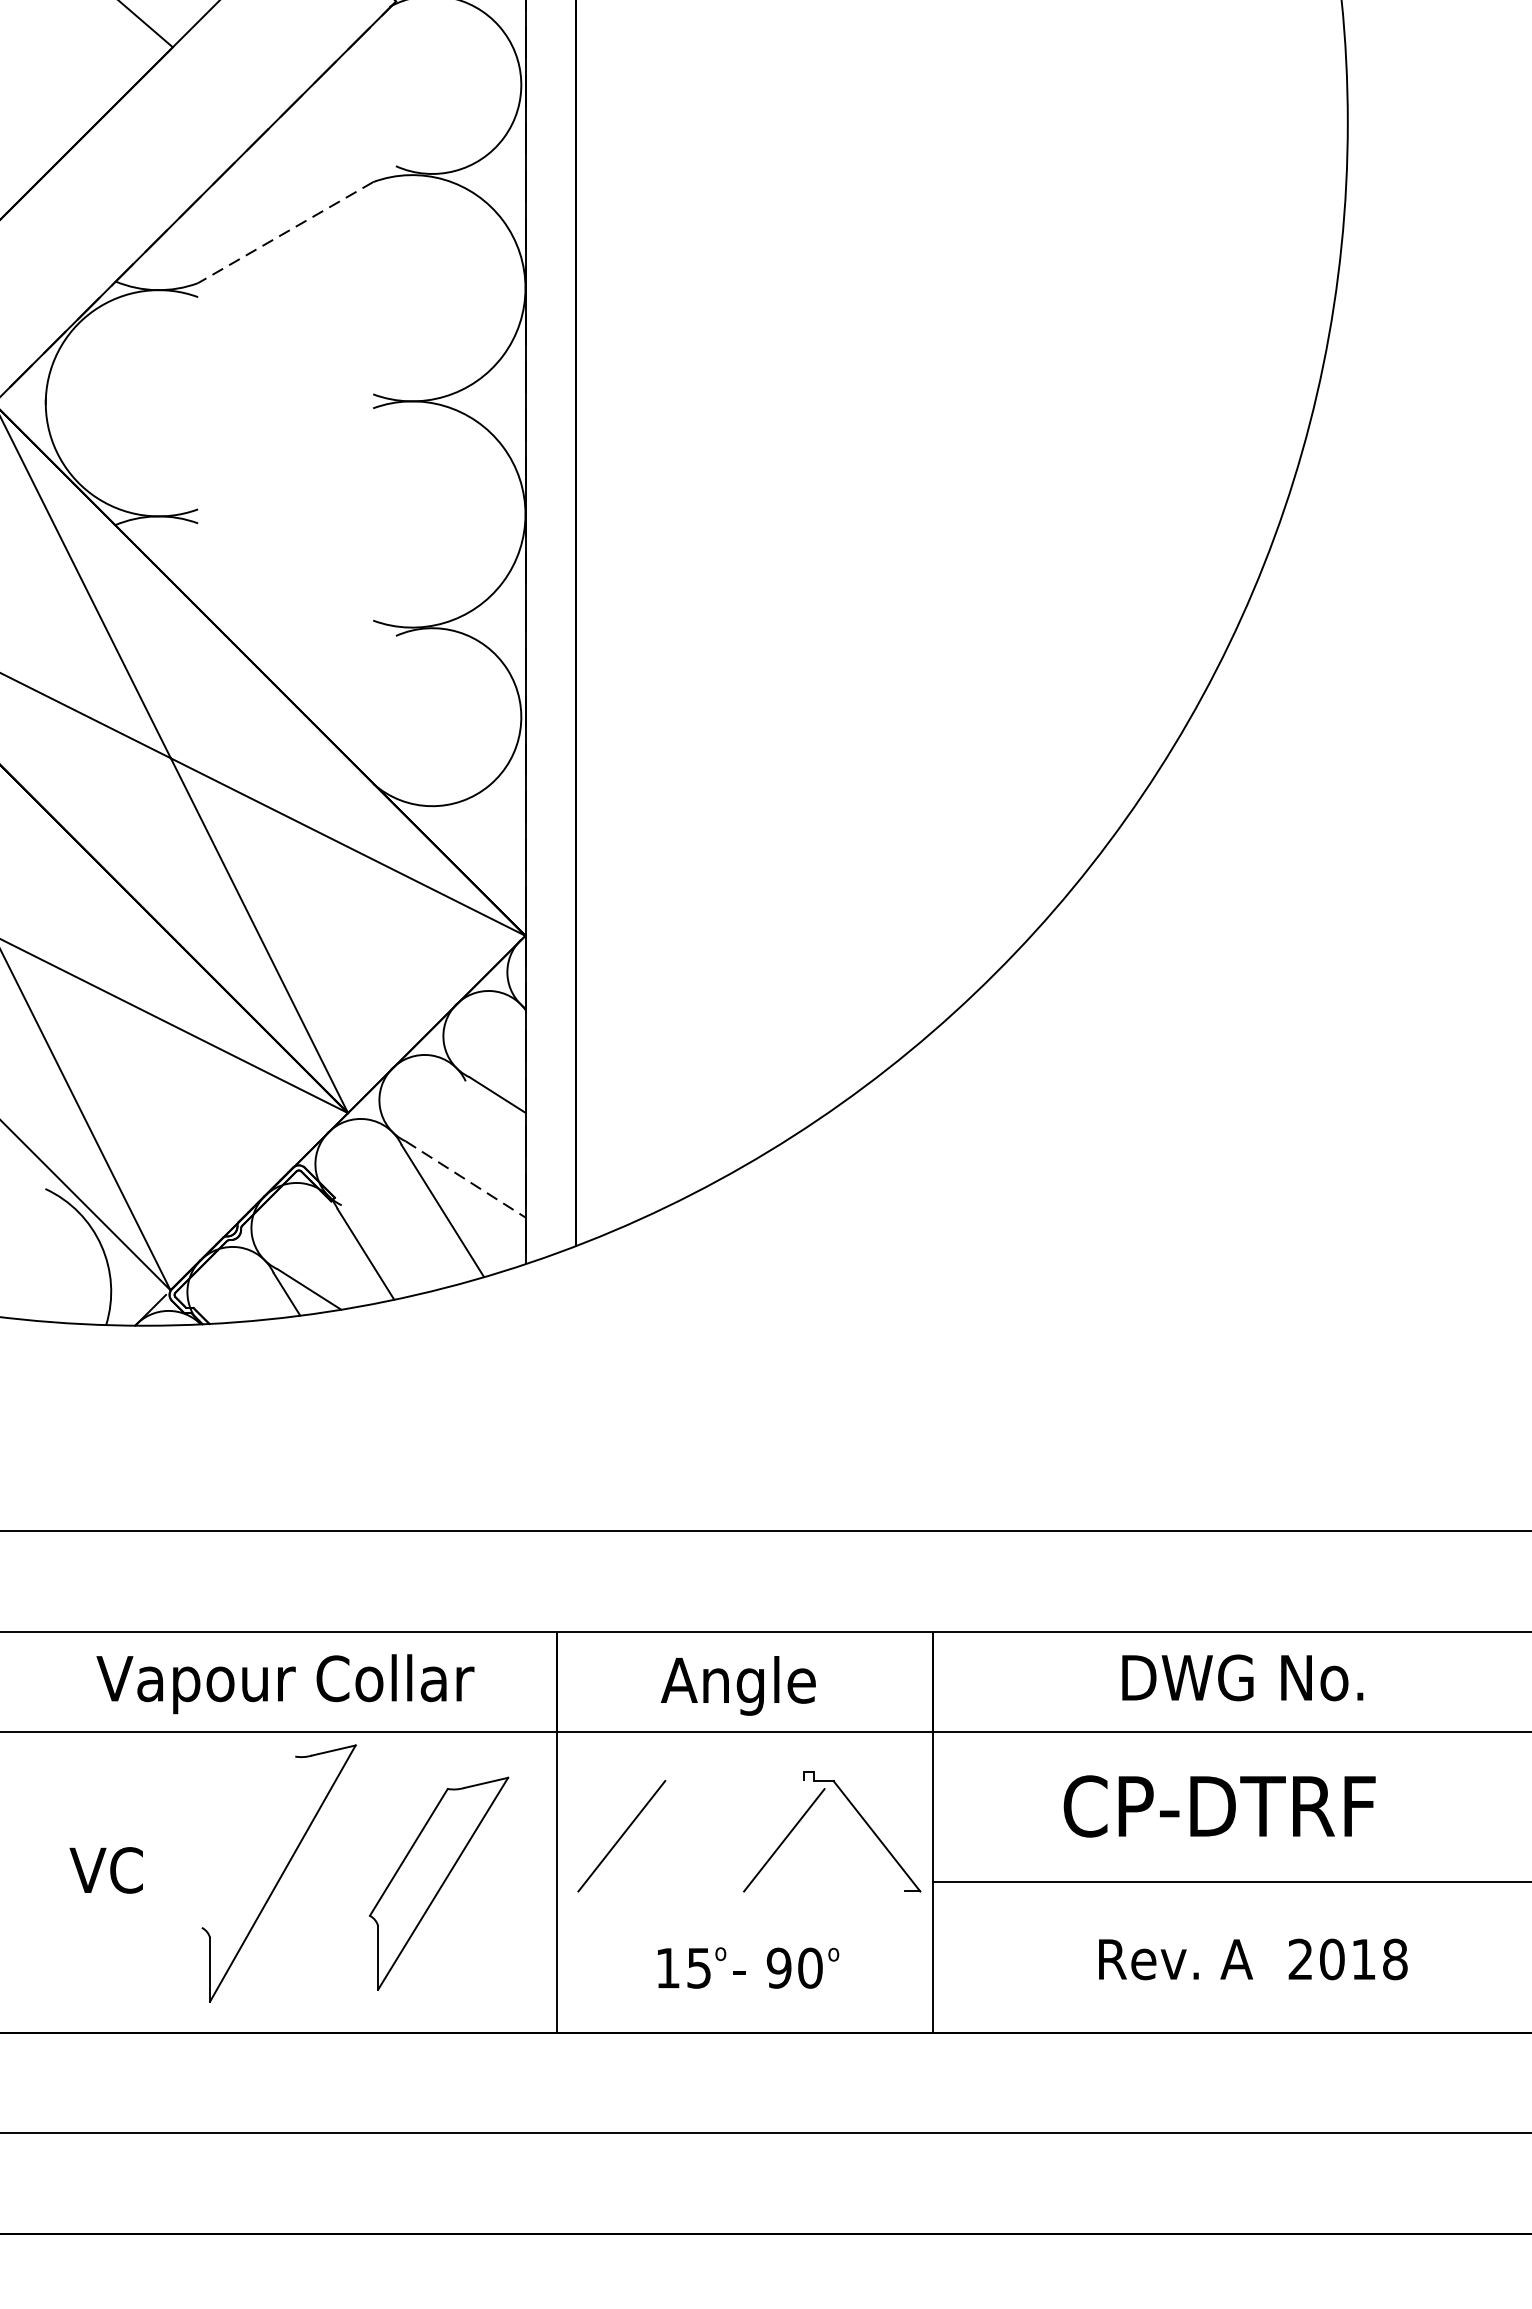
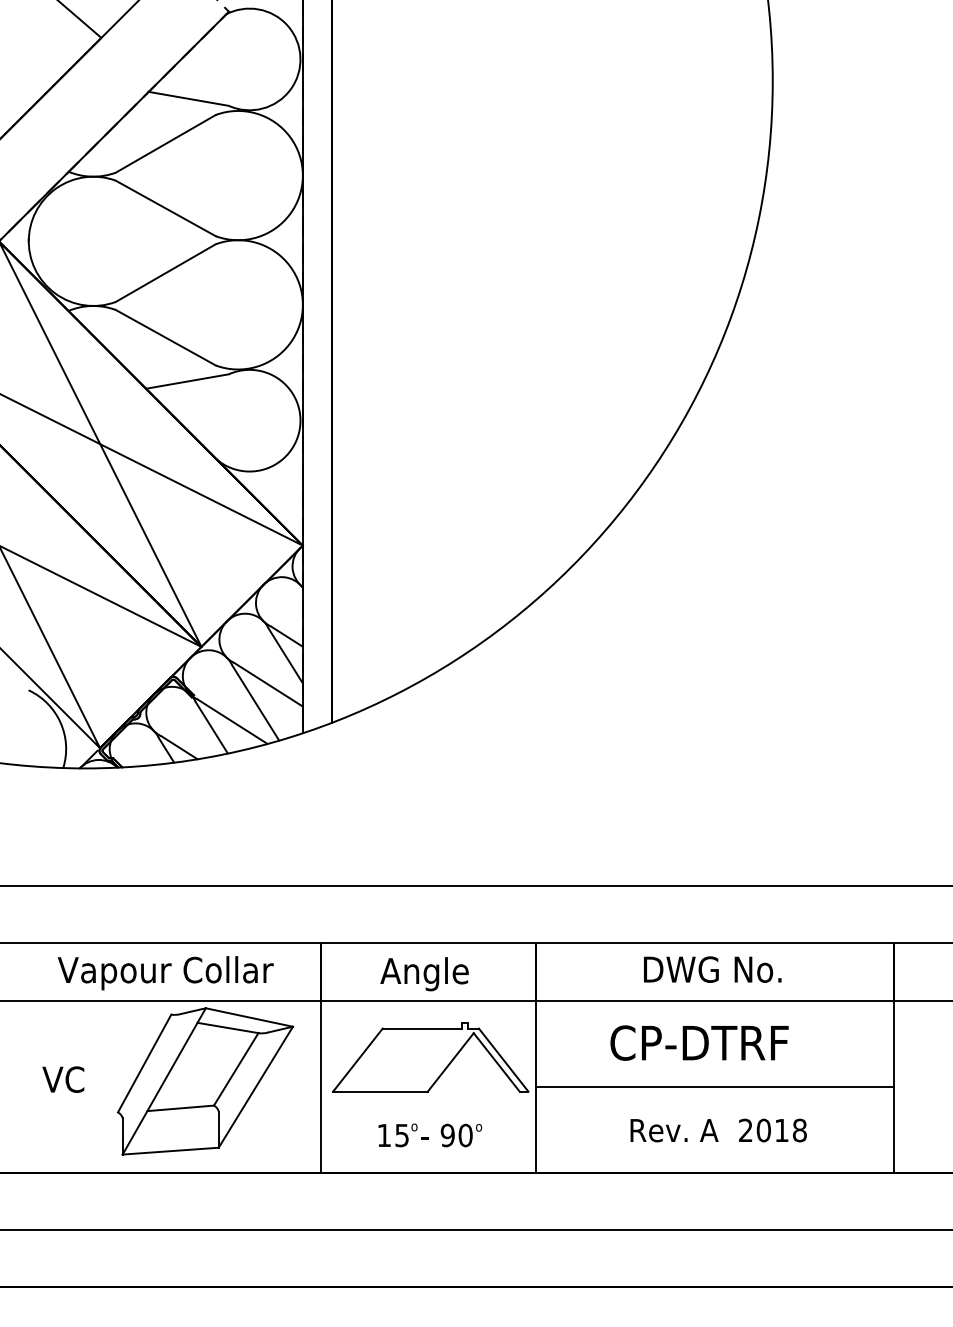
line: (325, 153) -> (188, 98), added
line: (285, 232) -> (165, 143), dashed -> solid
line: (285, 345) -> (165, 208), added
line: (285, 457) -> (165, 272), added
line: (285, 571) -> (165, 337), added
line: (321, 648) -> (186, 381), added
line: (495, 1128) -> (285, 655), added
line: (465, 1178) -> (268, 684), dashed -> solid
line: (402, 1243) -> (232, 721), added
line: (430, 1761) -> (248, 1017), added
line: (393, 1779) -> (227, 1027), added
line: (733, 1780) -> (421, 1028), added
line: (864, 1840) -> (496, 1062), added
line: (248, 1842) -> (144, 1063), added
line: (661, 1891) -> (380, 1091), added
line: (311, 1920) -> (180, 1108), added
line: (293, 1994) -> (170, 1150), added

